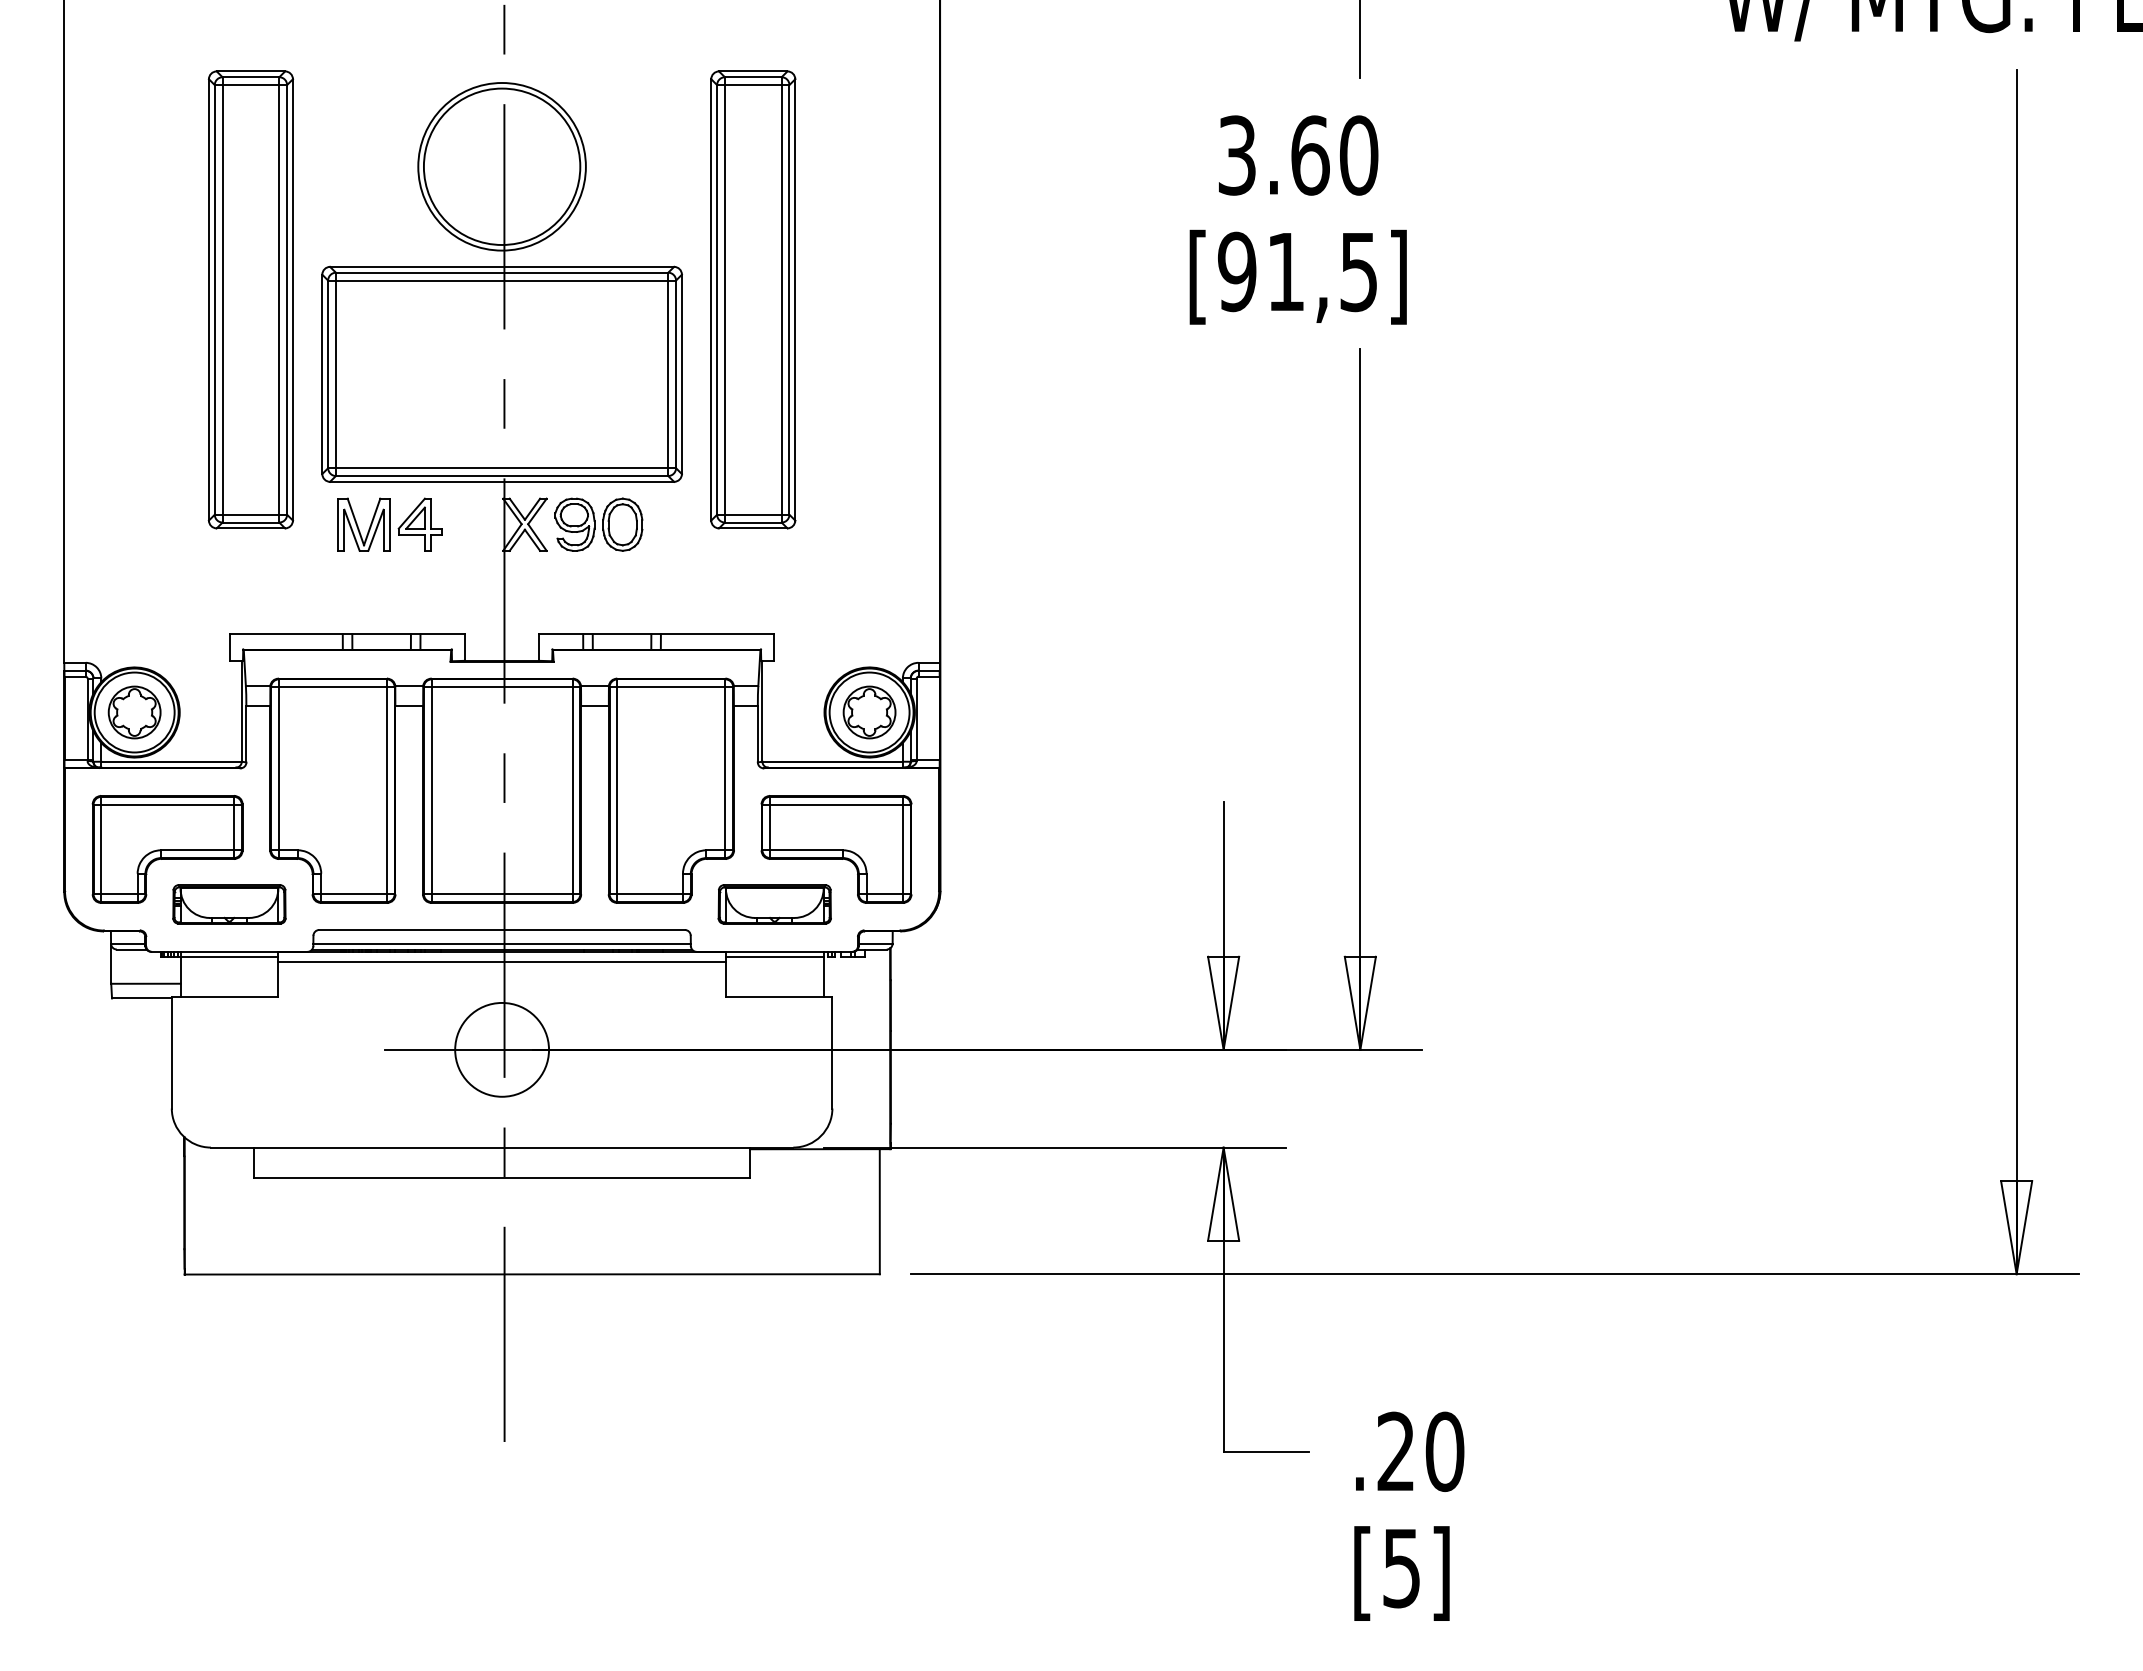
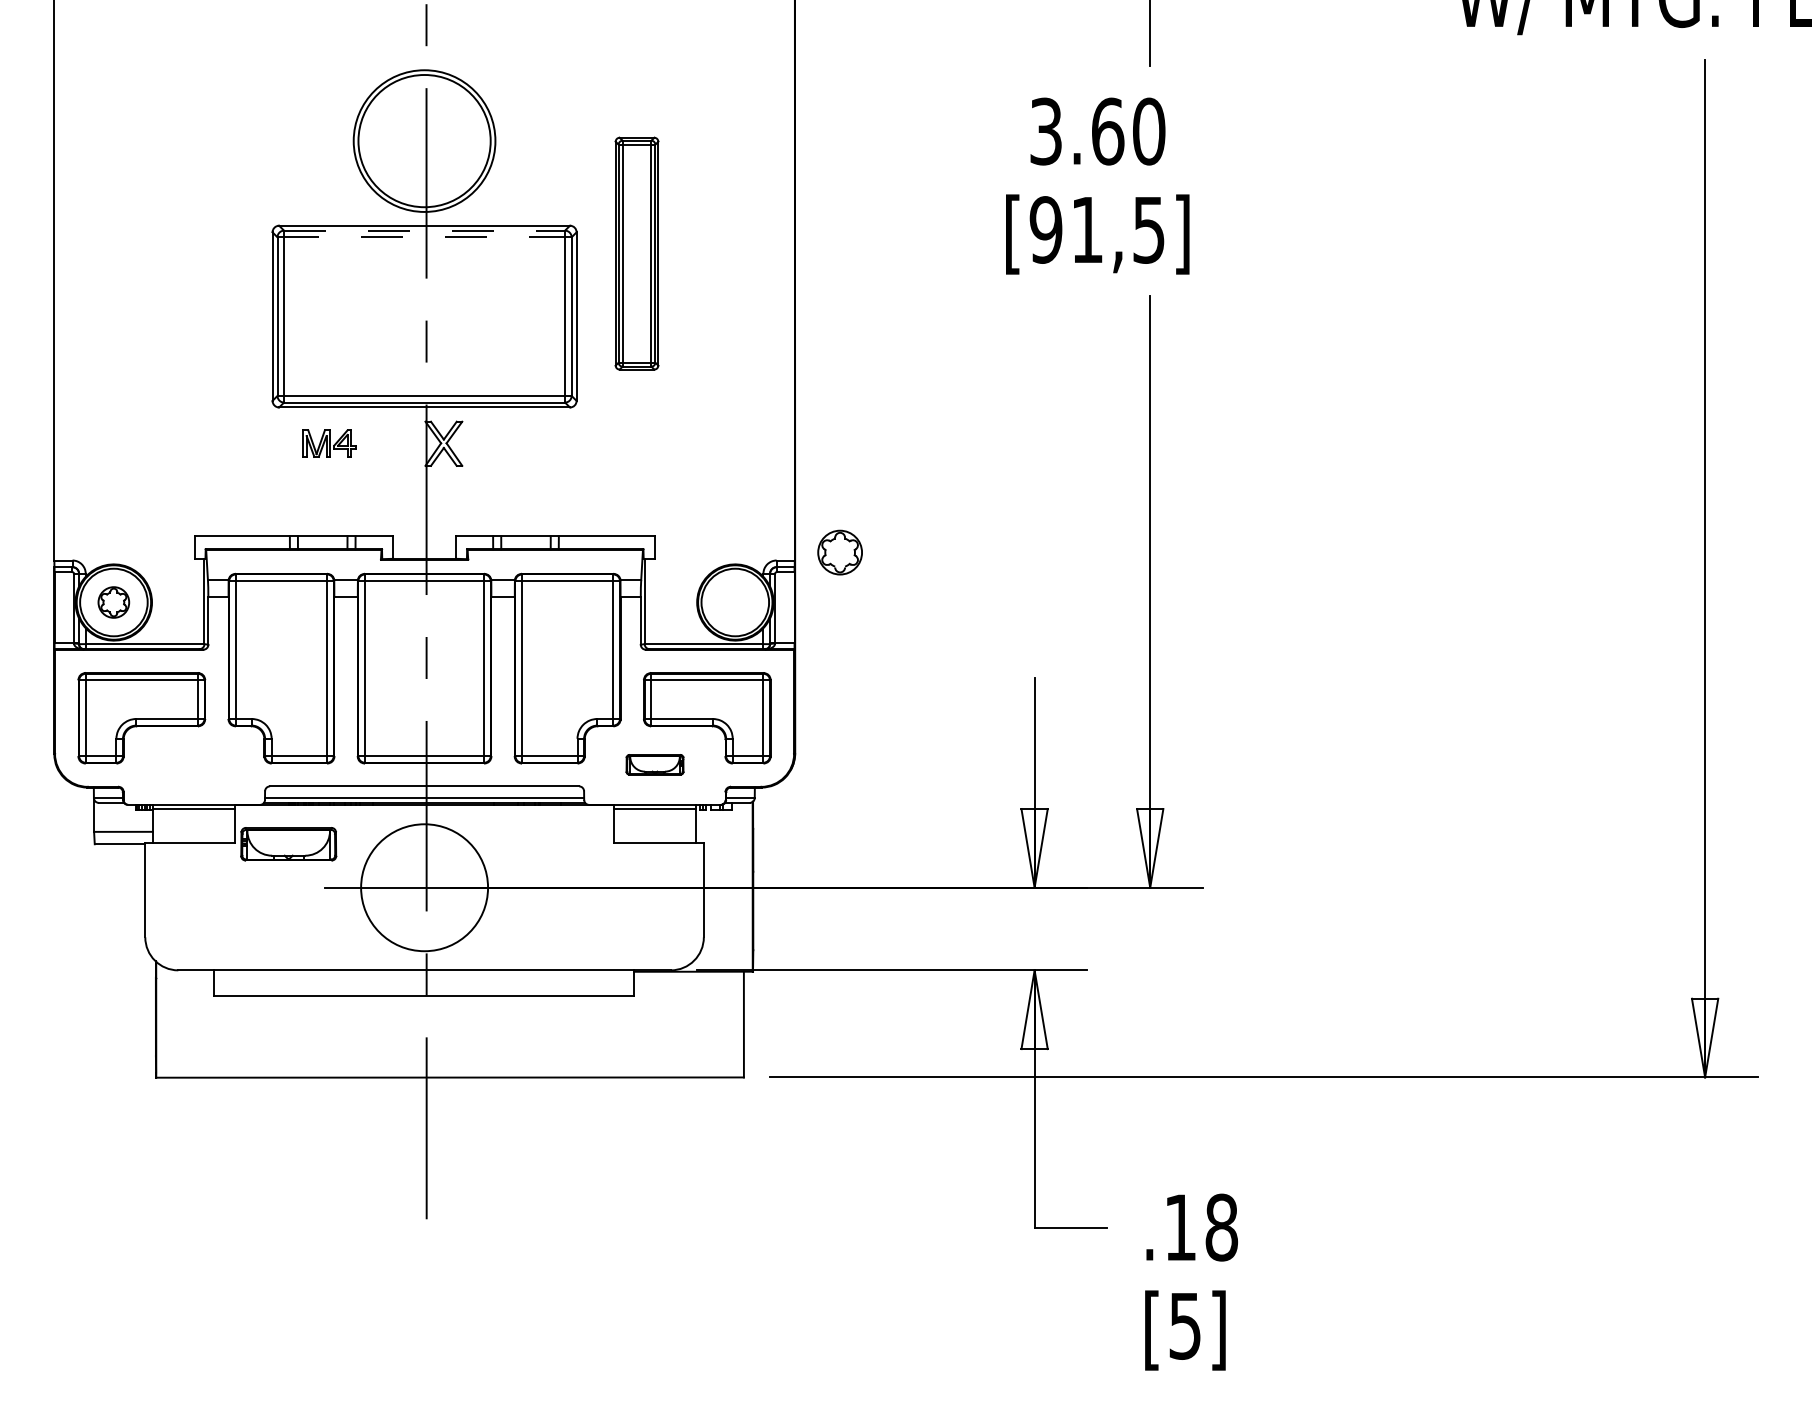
line: (502, 272) -> (424, 230), solid -> dashed
line: (502, 280) -> (424, 237), solid -> dashed
part: (250, 299) -> (211, 253), removed
part: (753, 299) -> (637, 253), size x0.6
part: (389, 524) -> (329, 443), size x0.6
part: (598, 524) -> (506, 443), removed
part: (134, 712) -> (113, 602), size x0.7
part: (869, 712) -> (840, 552), moved
part: (229, 904) -> (288, 844), moved
part: (774, 904) -> (654, 764), size x0.6
line: (501, 961) -> (424, 813), removed
circle: (502, 1049) -> (424, 887), size x1.6
text: (1420, 1451) -> (1201, 1227), .20 -> .18

